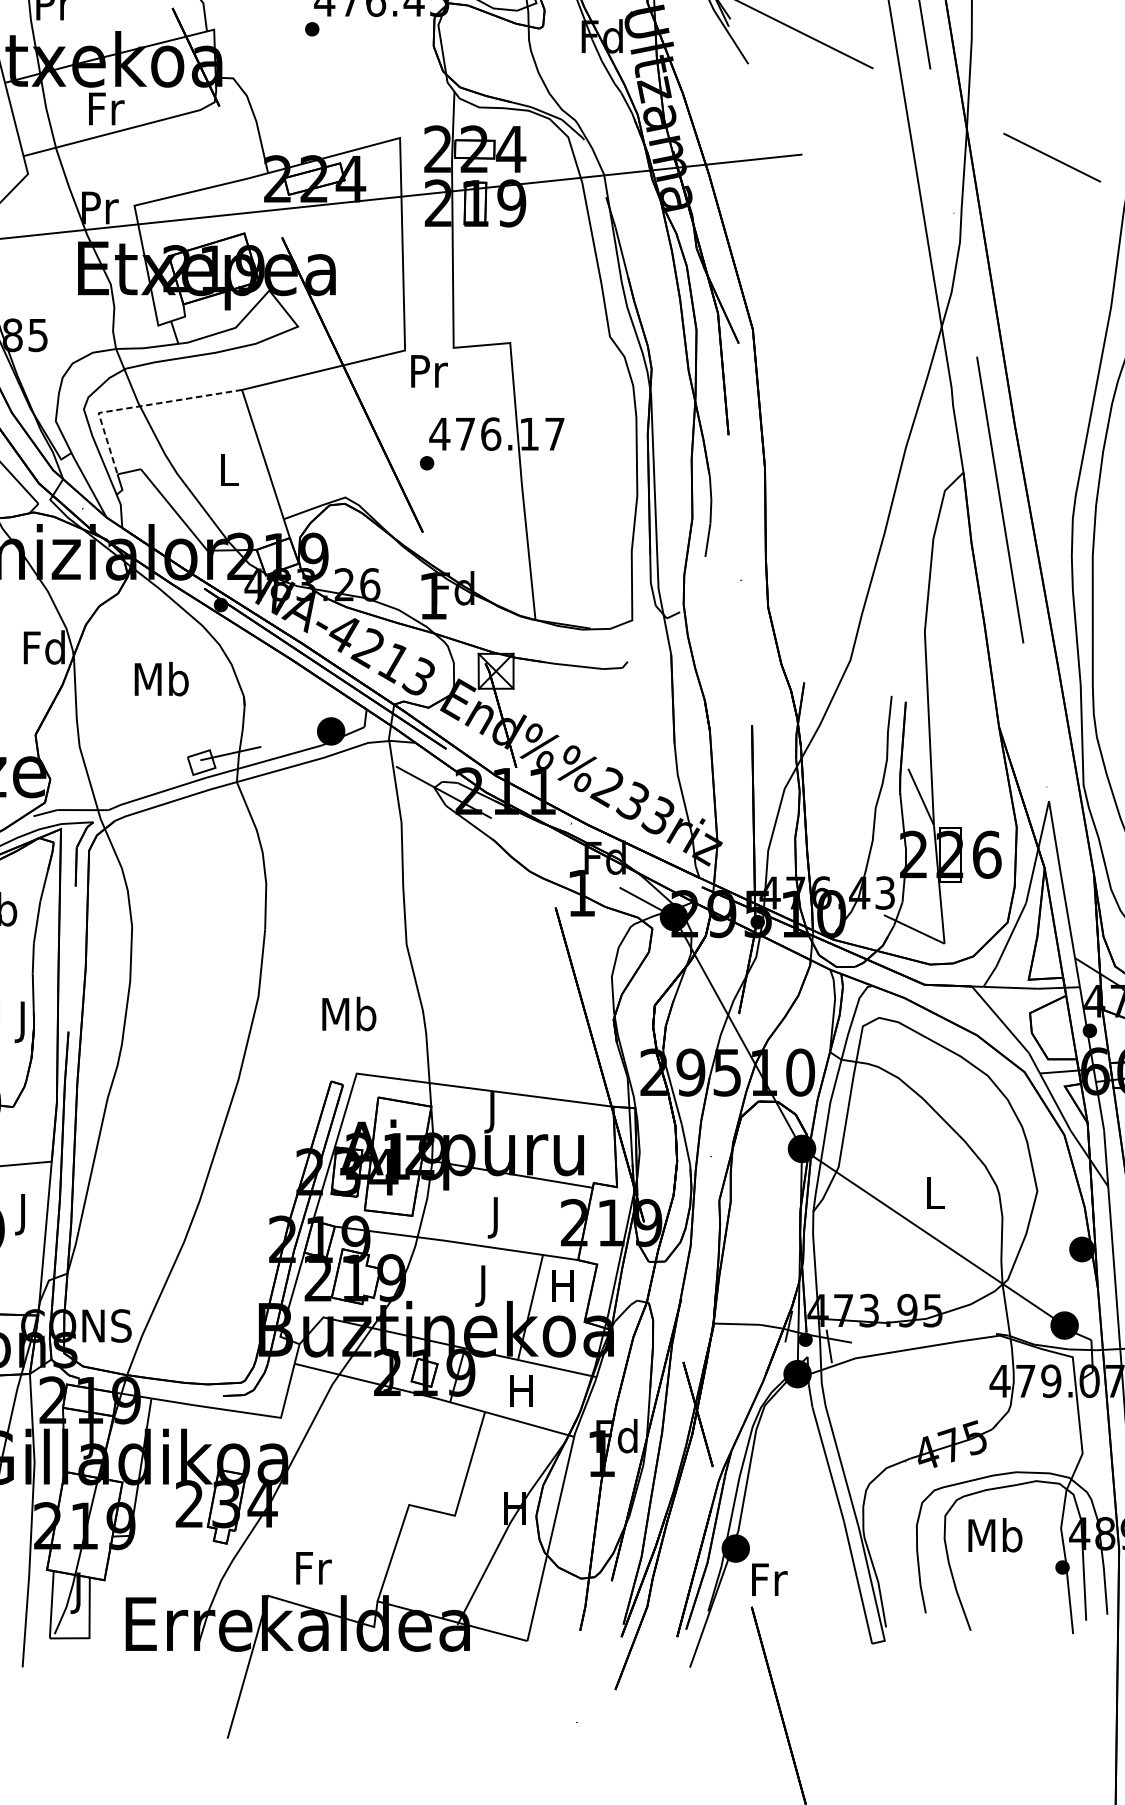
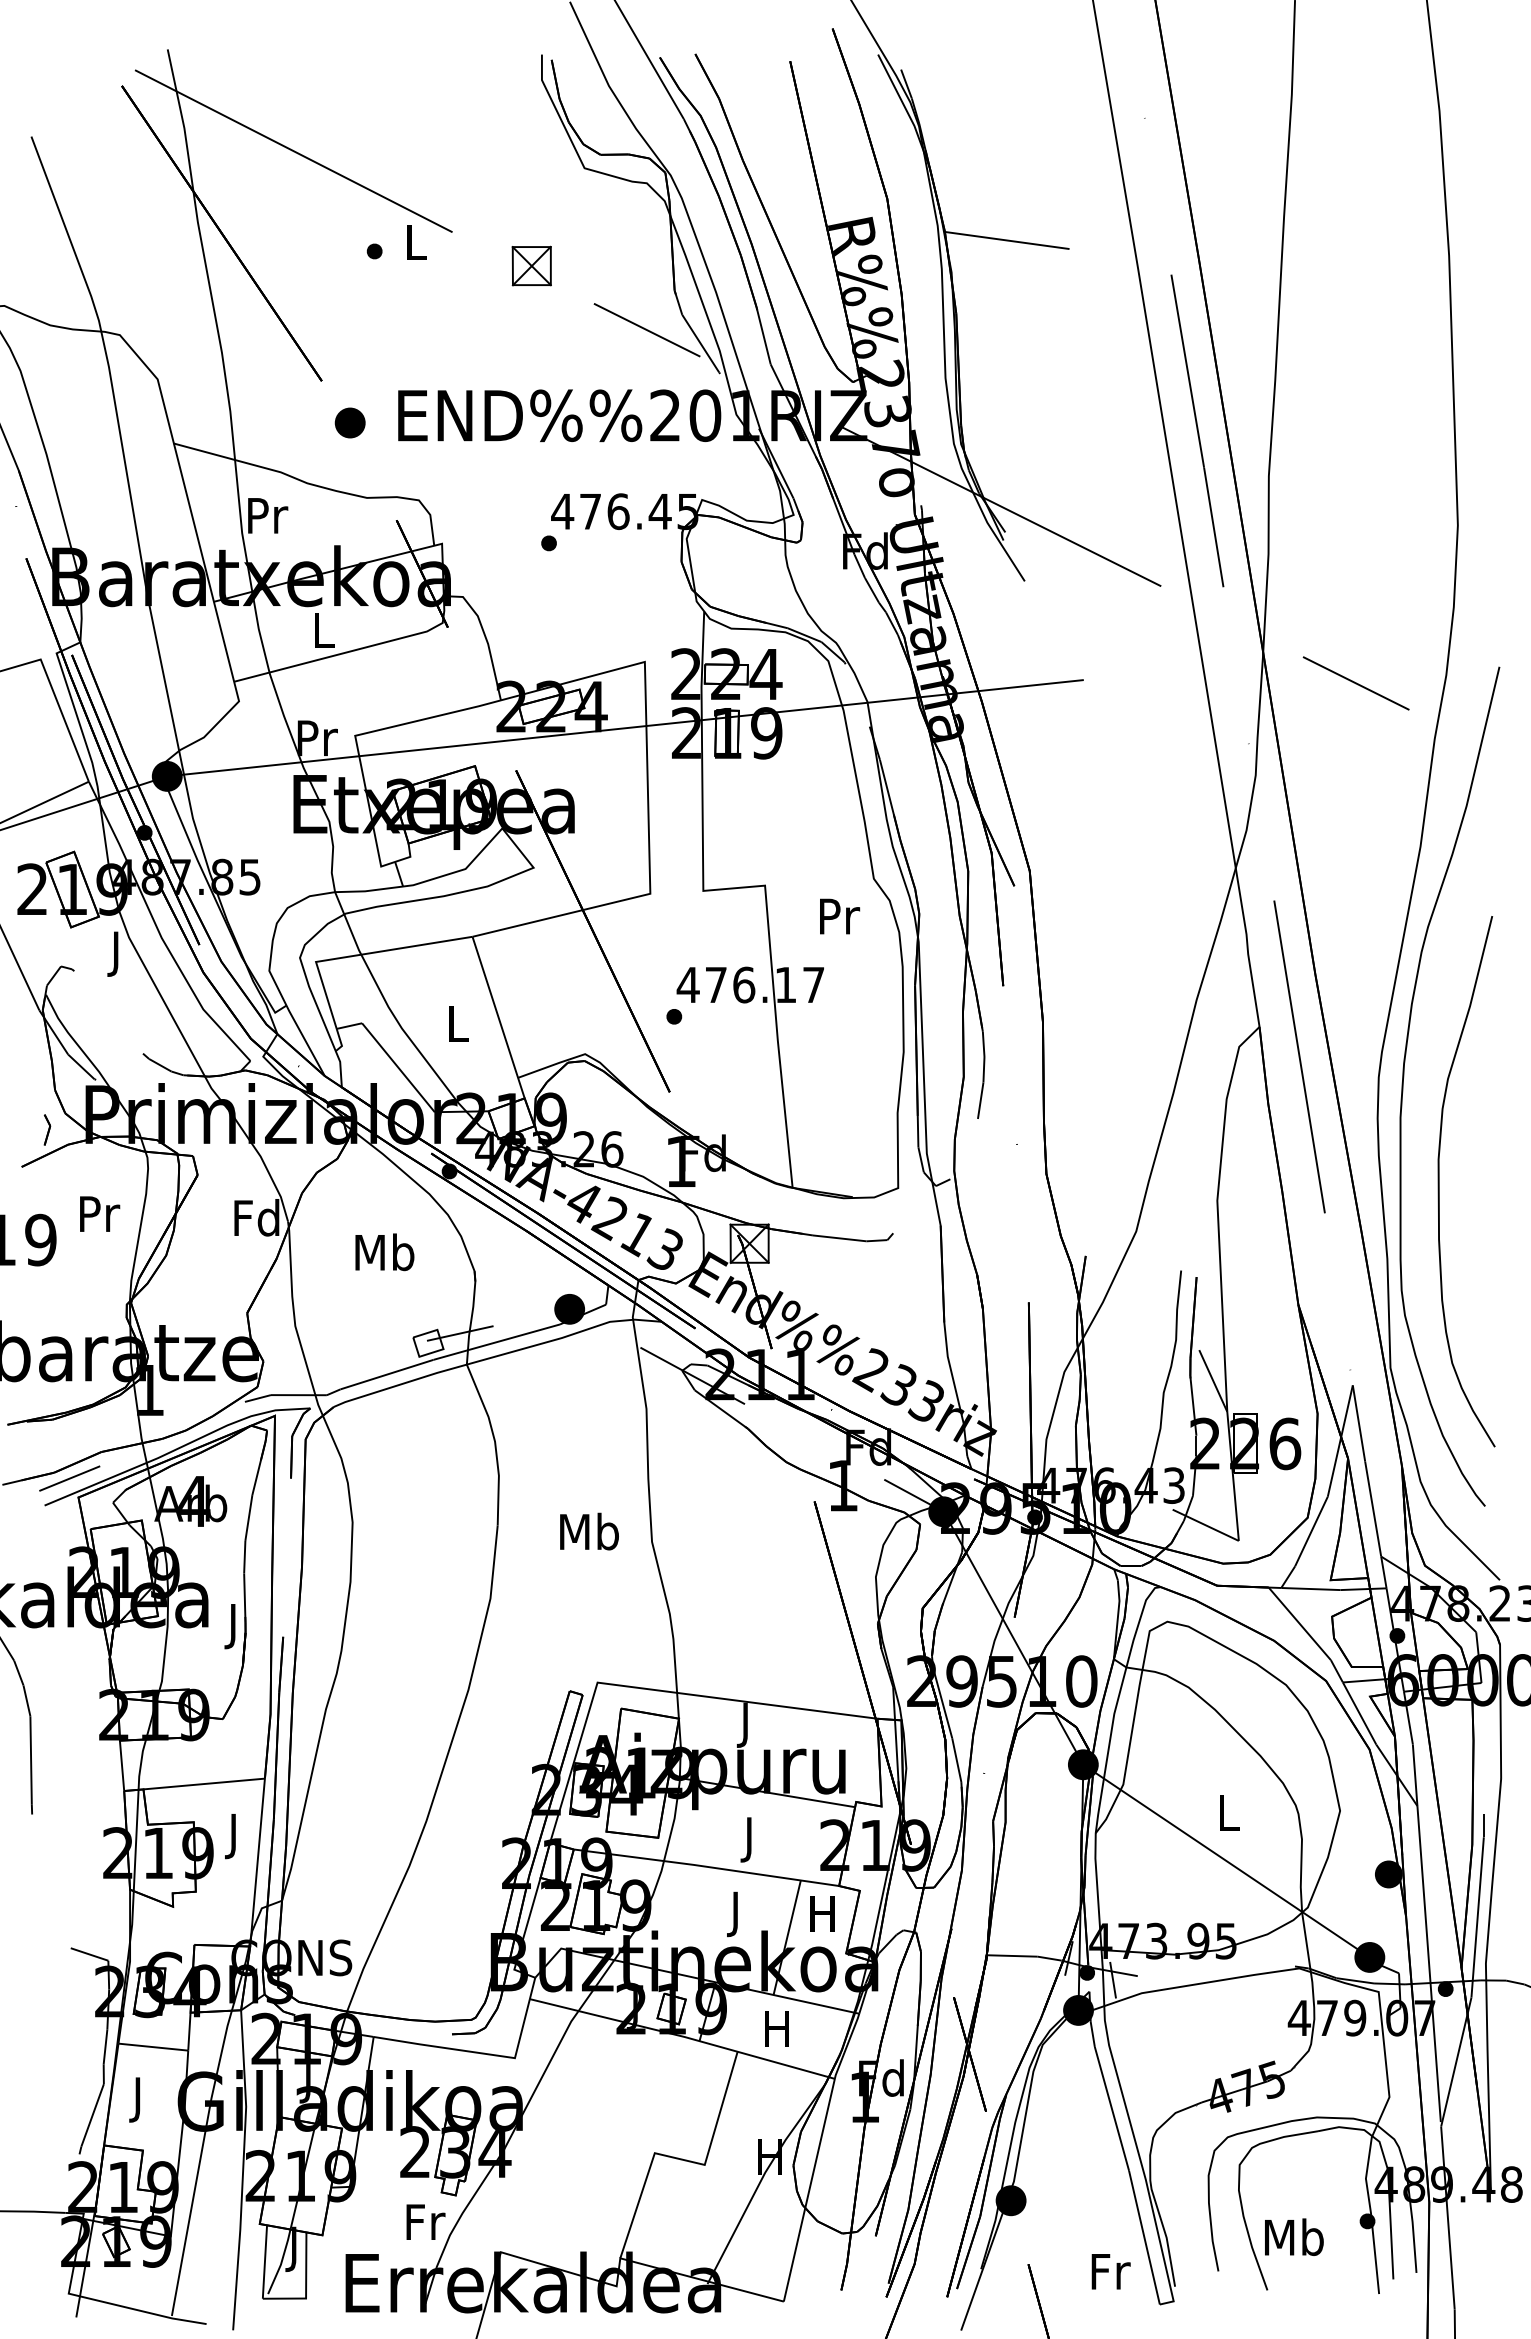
text: (106, 108) -> (324, 629), Fr -> L
text: (429, 371) -> (840, 916), moved
line: (137, 407) -> (358, 955), dashed -> solid
text: (349, 1013) -> (589, 1531), moved
text: (995, 1534) -> (1294, 2236), moved
text: (313, 1567) -> (425, 2221), moved
text: (769, 1579) -> (1110, 2271), moved

